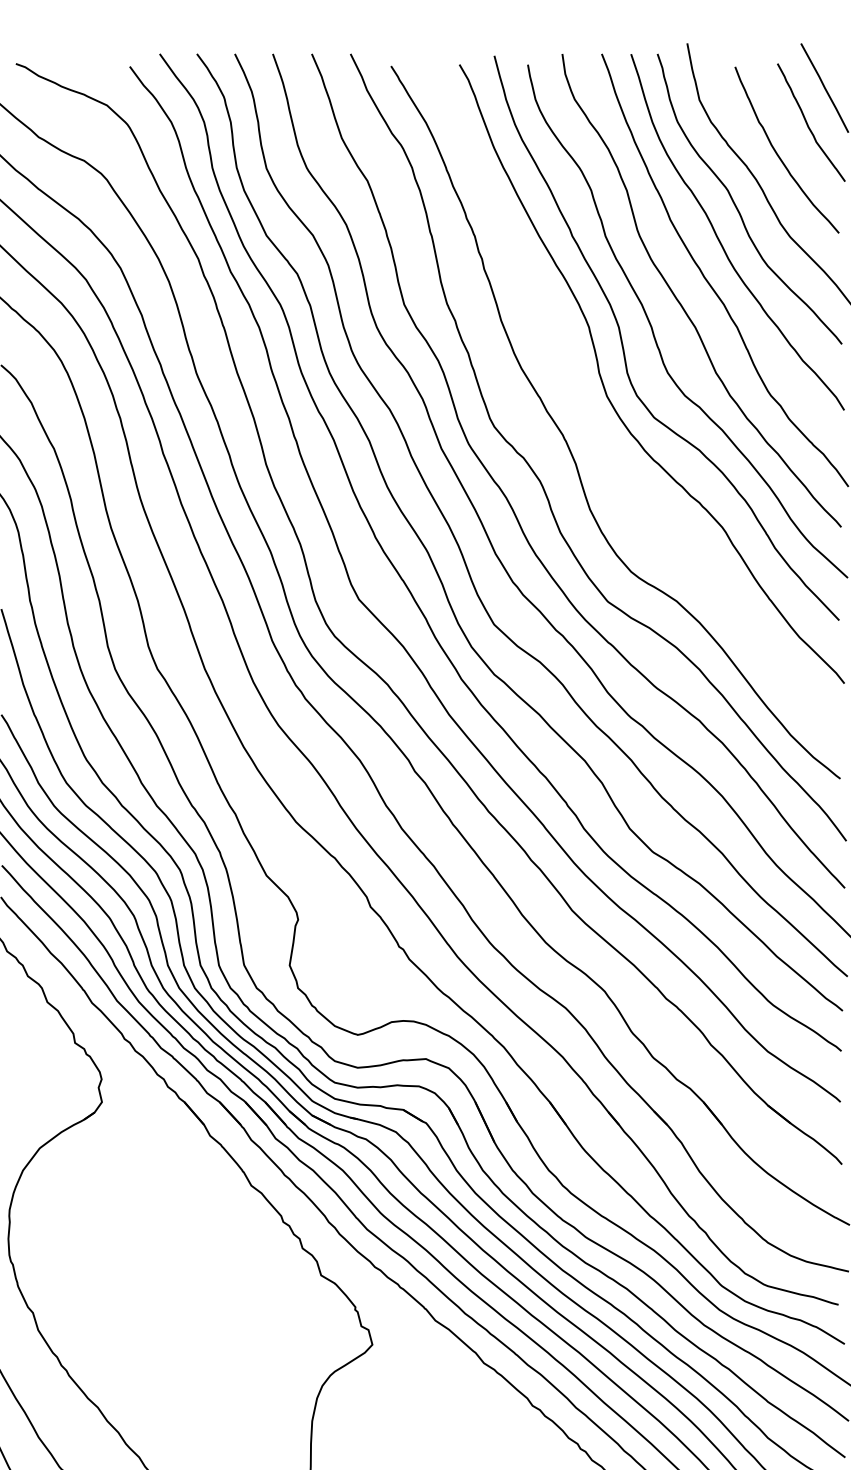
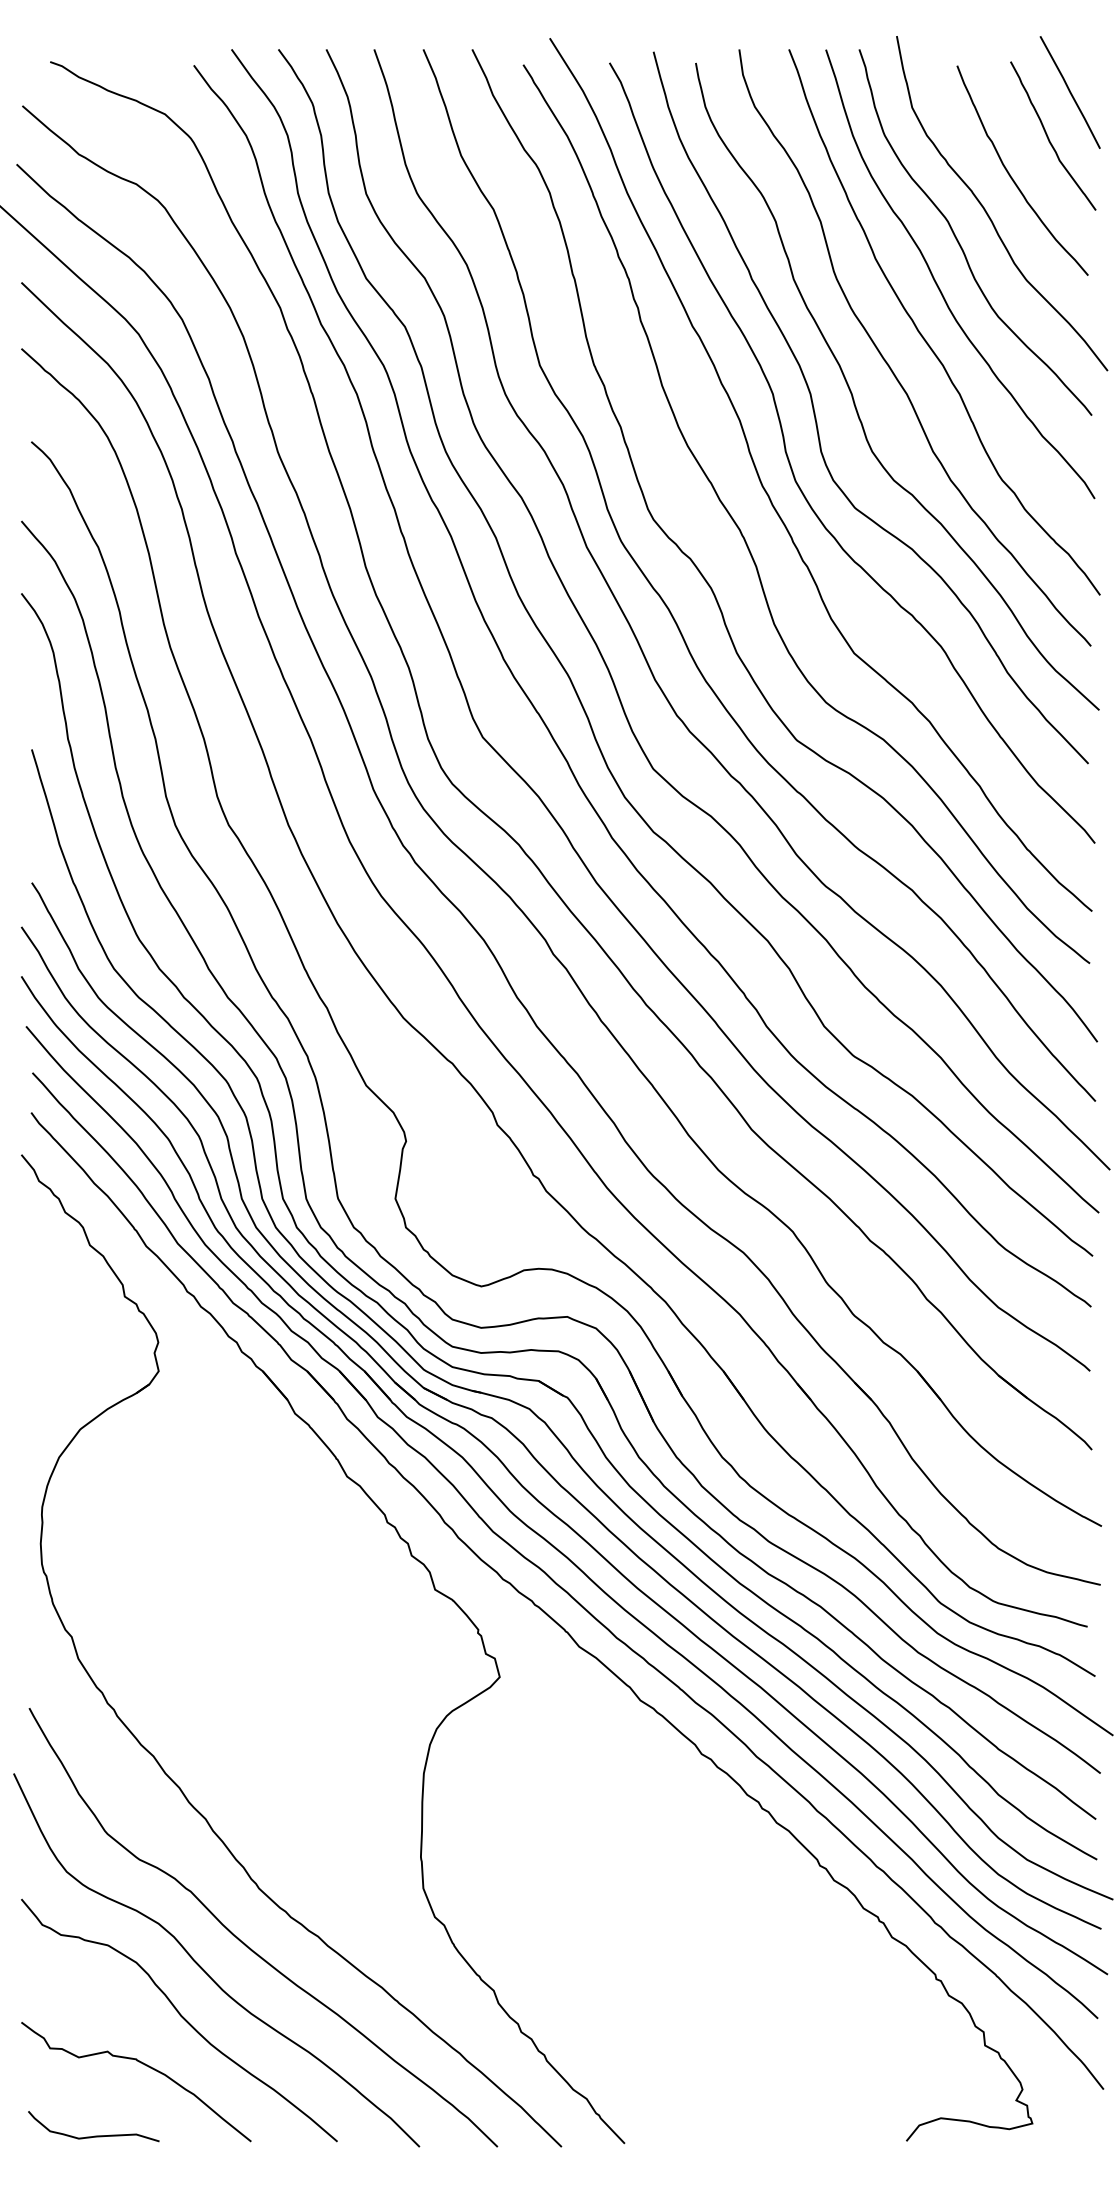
curve: (587, 410) -> (771, 499), added

